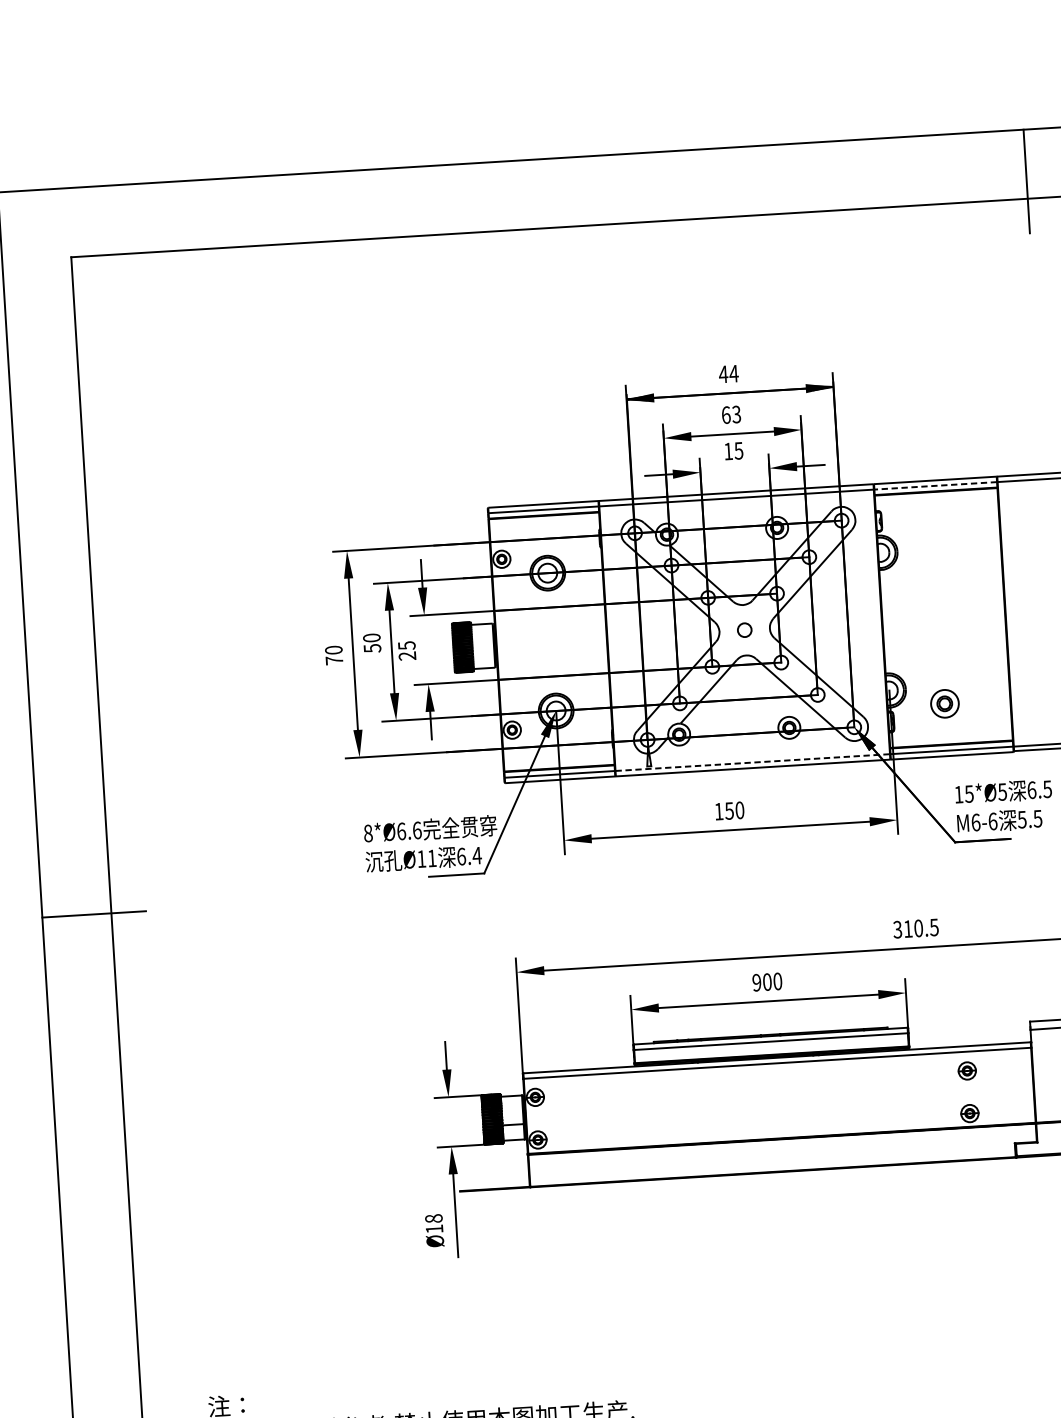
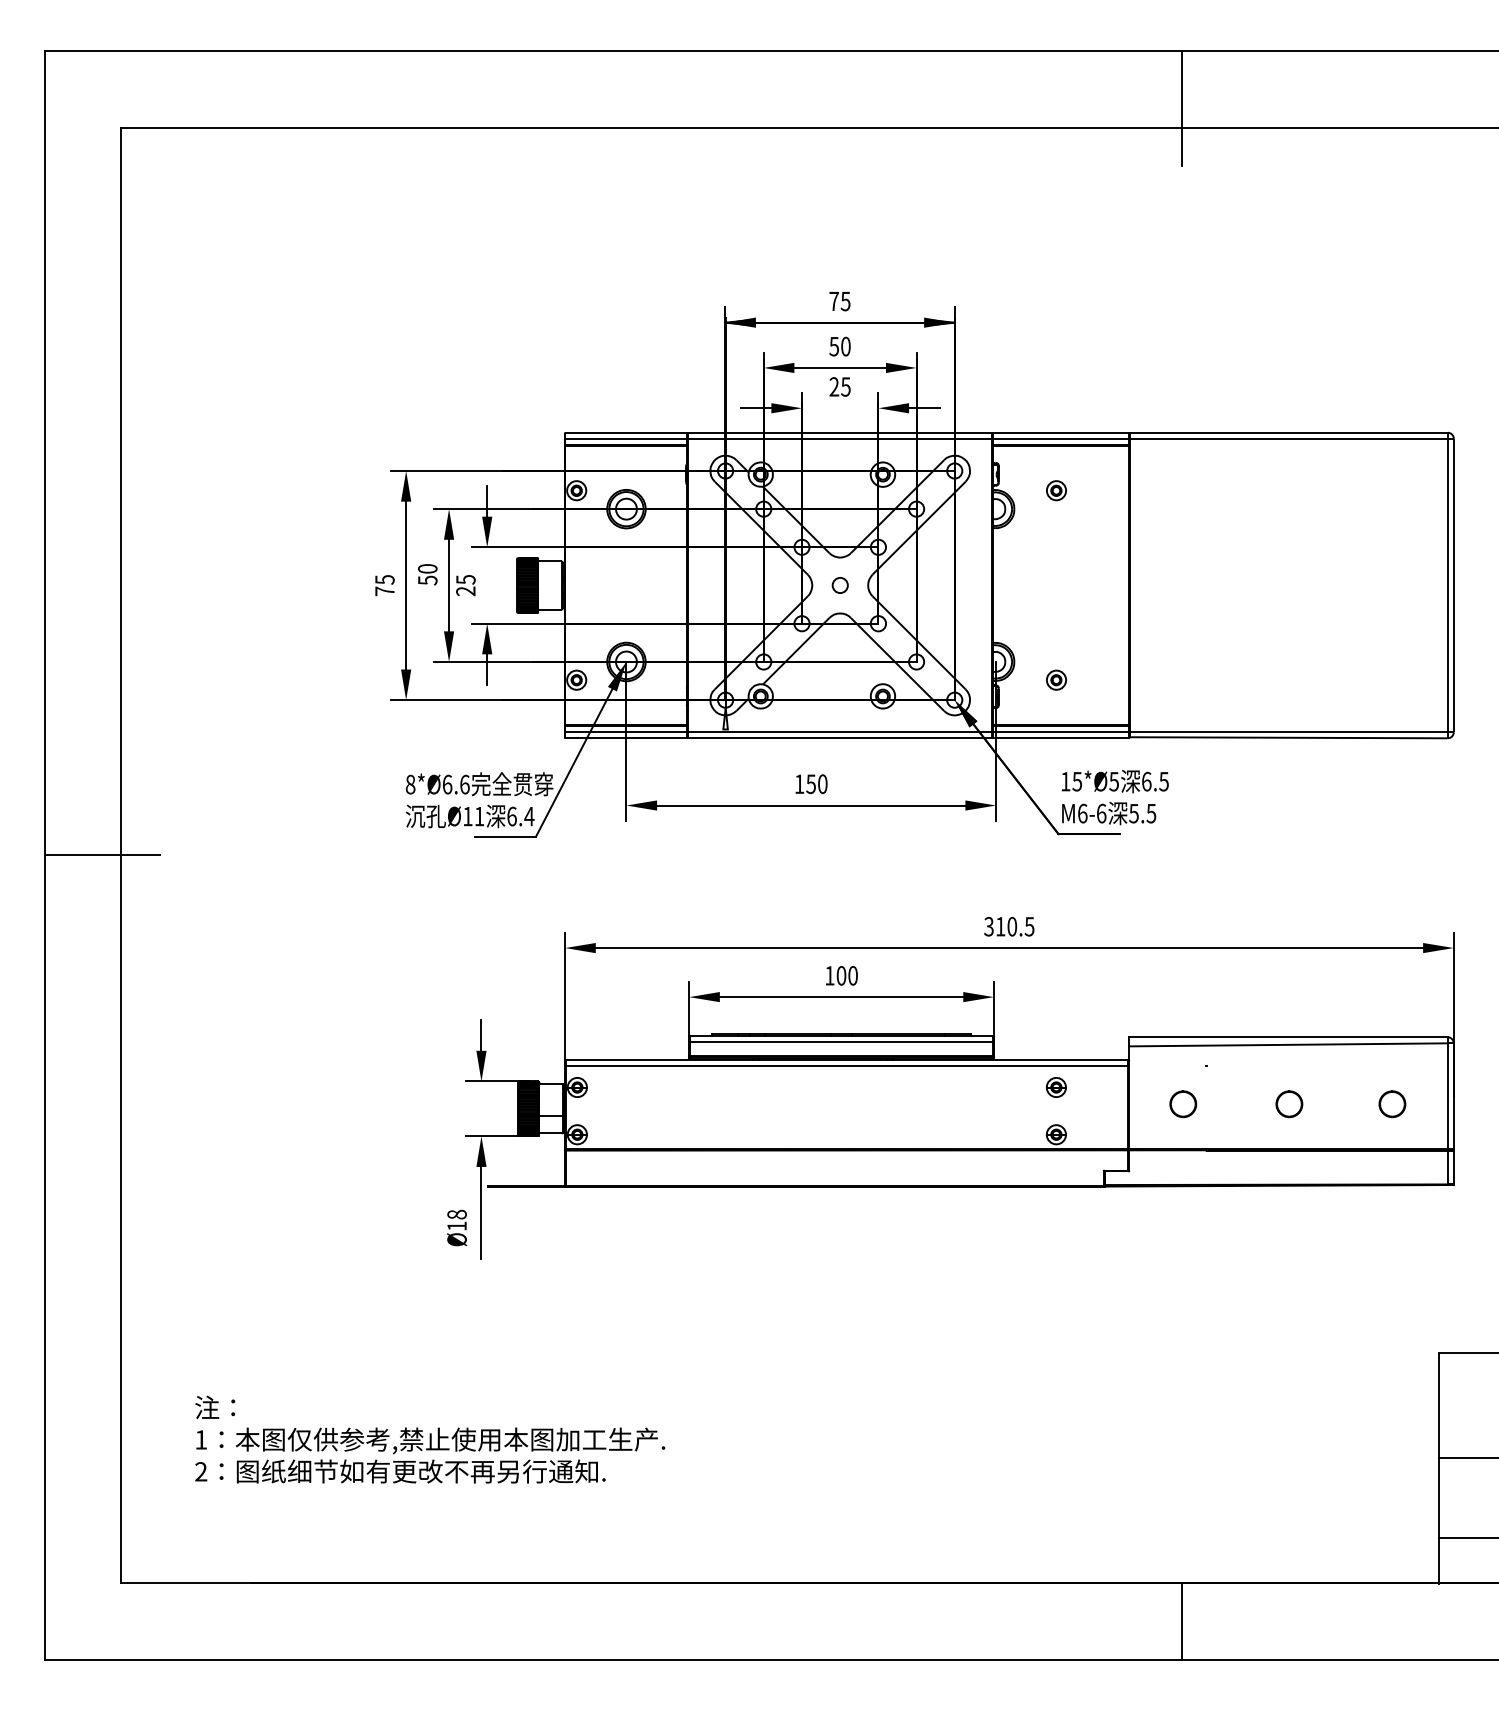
text: (728, 374) -> (839, 301), 44 -> 75
text: (730, 414) -> (839, 346), 63 -> 50
text: (728, 451) -> (834, 386), 15 -> 25
line: (935, 485) -> (1060, 438), dashed -> solid
part: (934, 532) -> (1056, 490), added
text: (333, 649) -> (384, 579), 70 -> 75
part: (944, 703) -> (1056, 679), size x0.62
line: (753, 762) -> (840, 732), dashed -> solid
text: (756, 982) -> (829, 975), 900 -> 100

